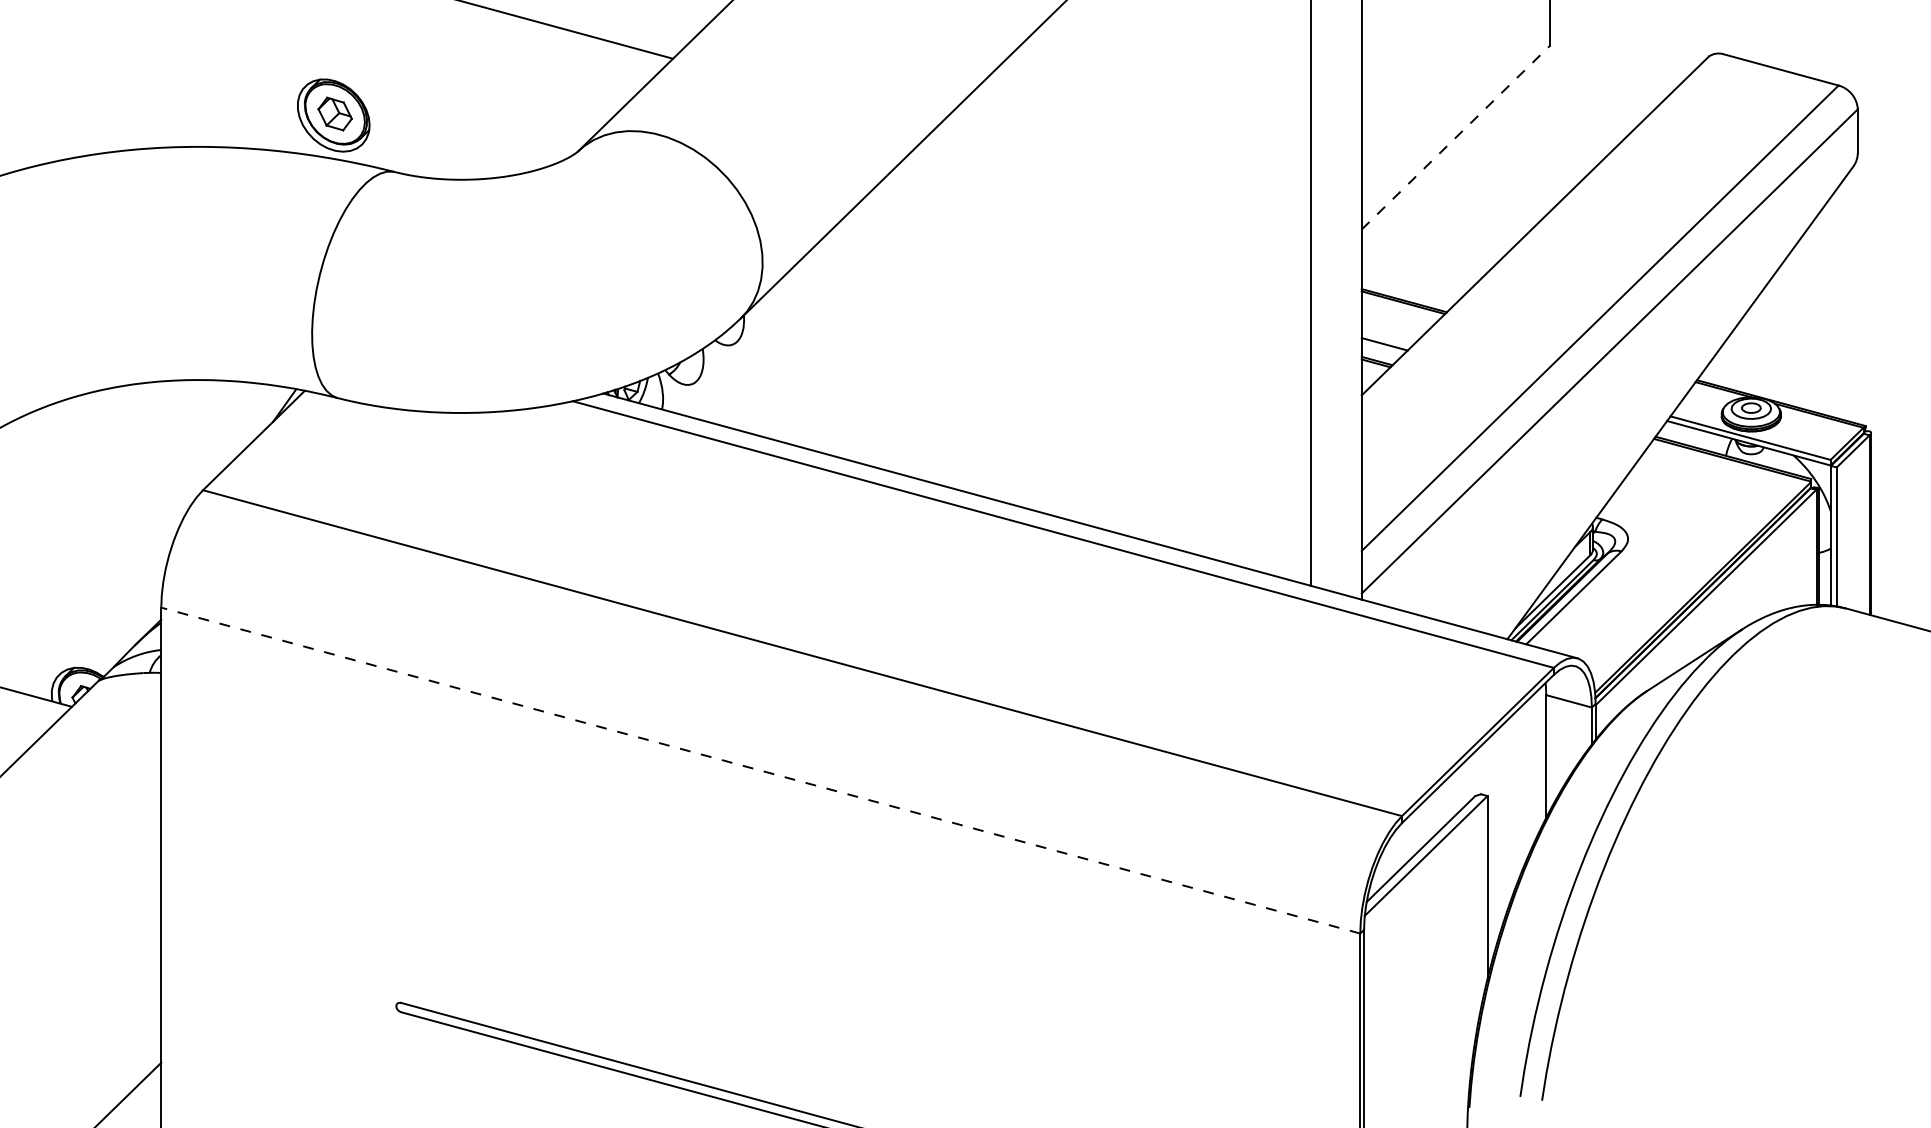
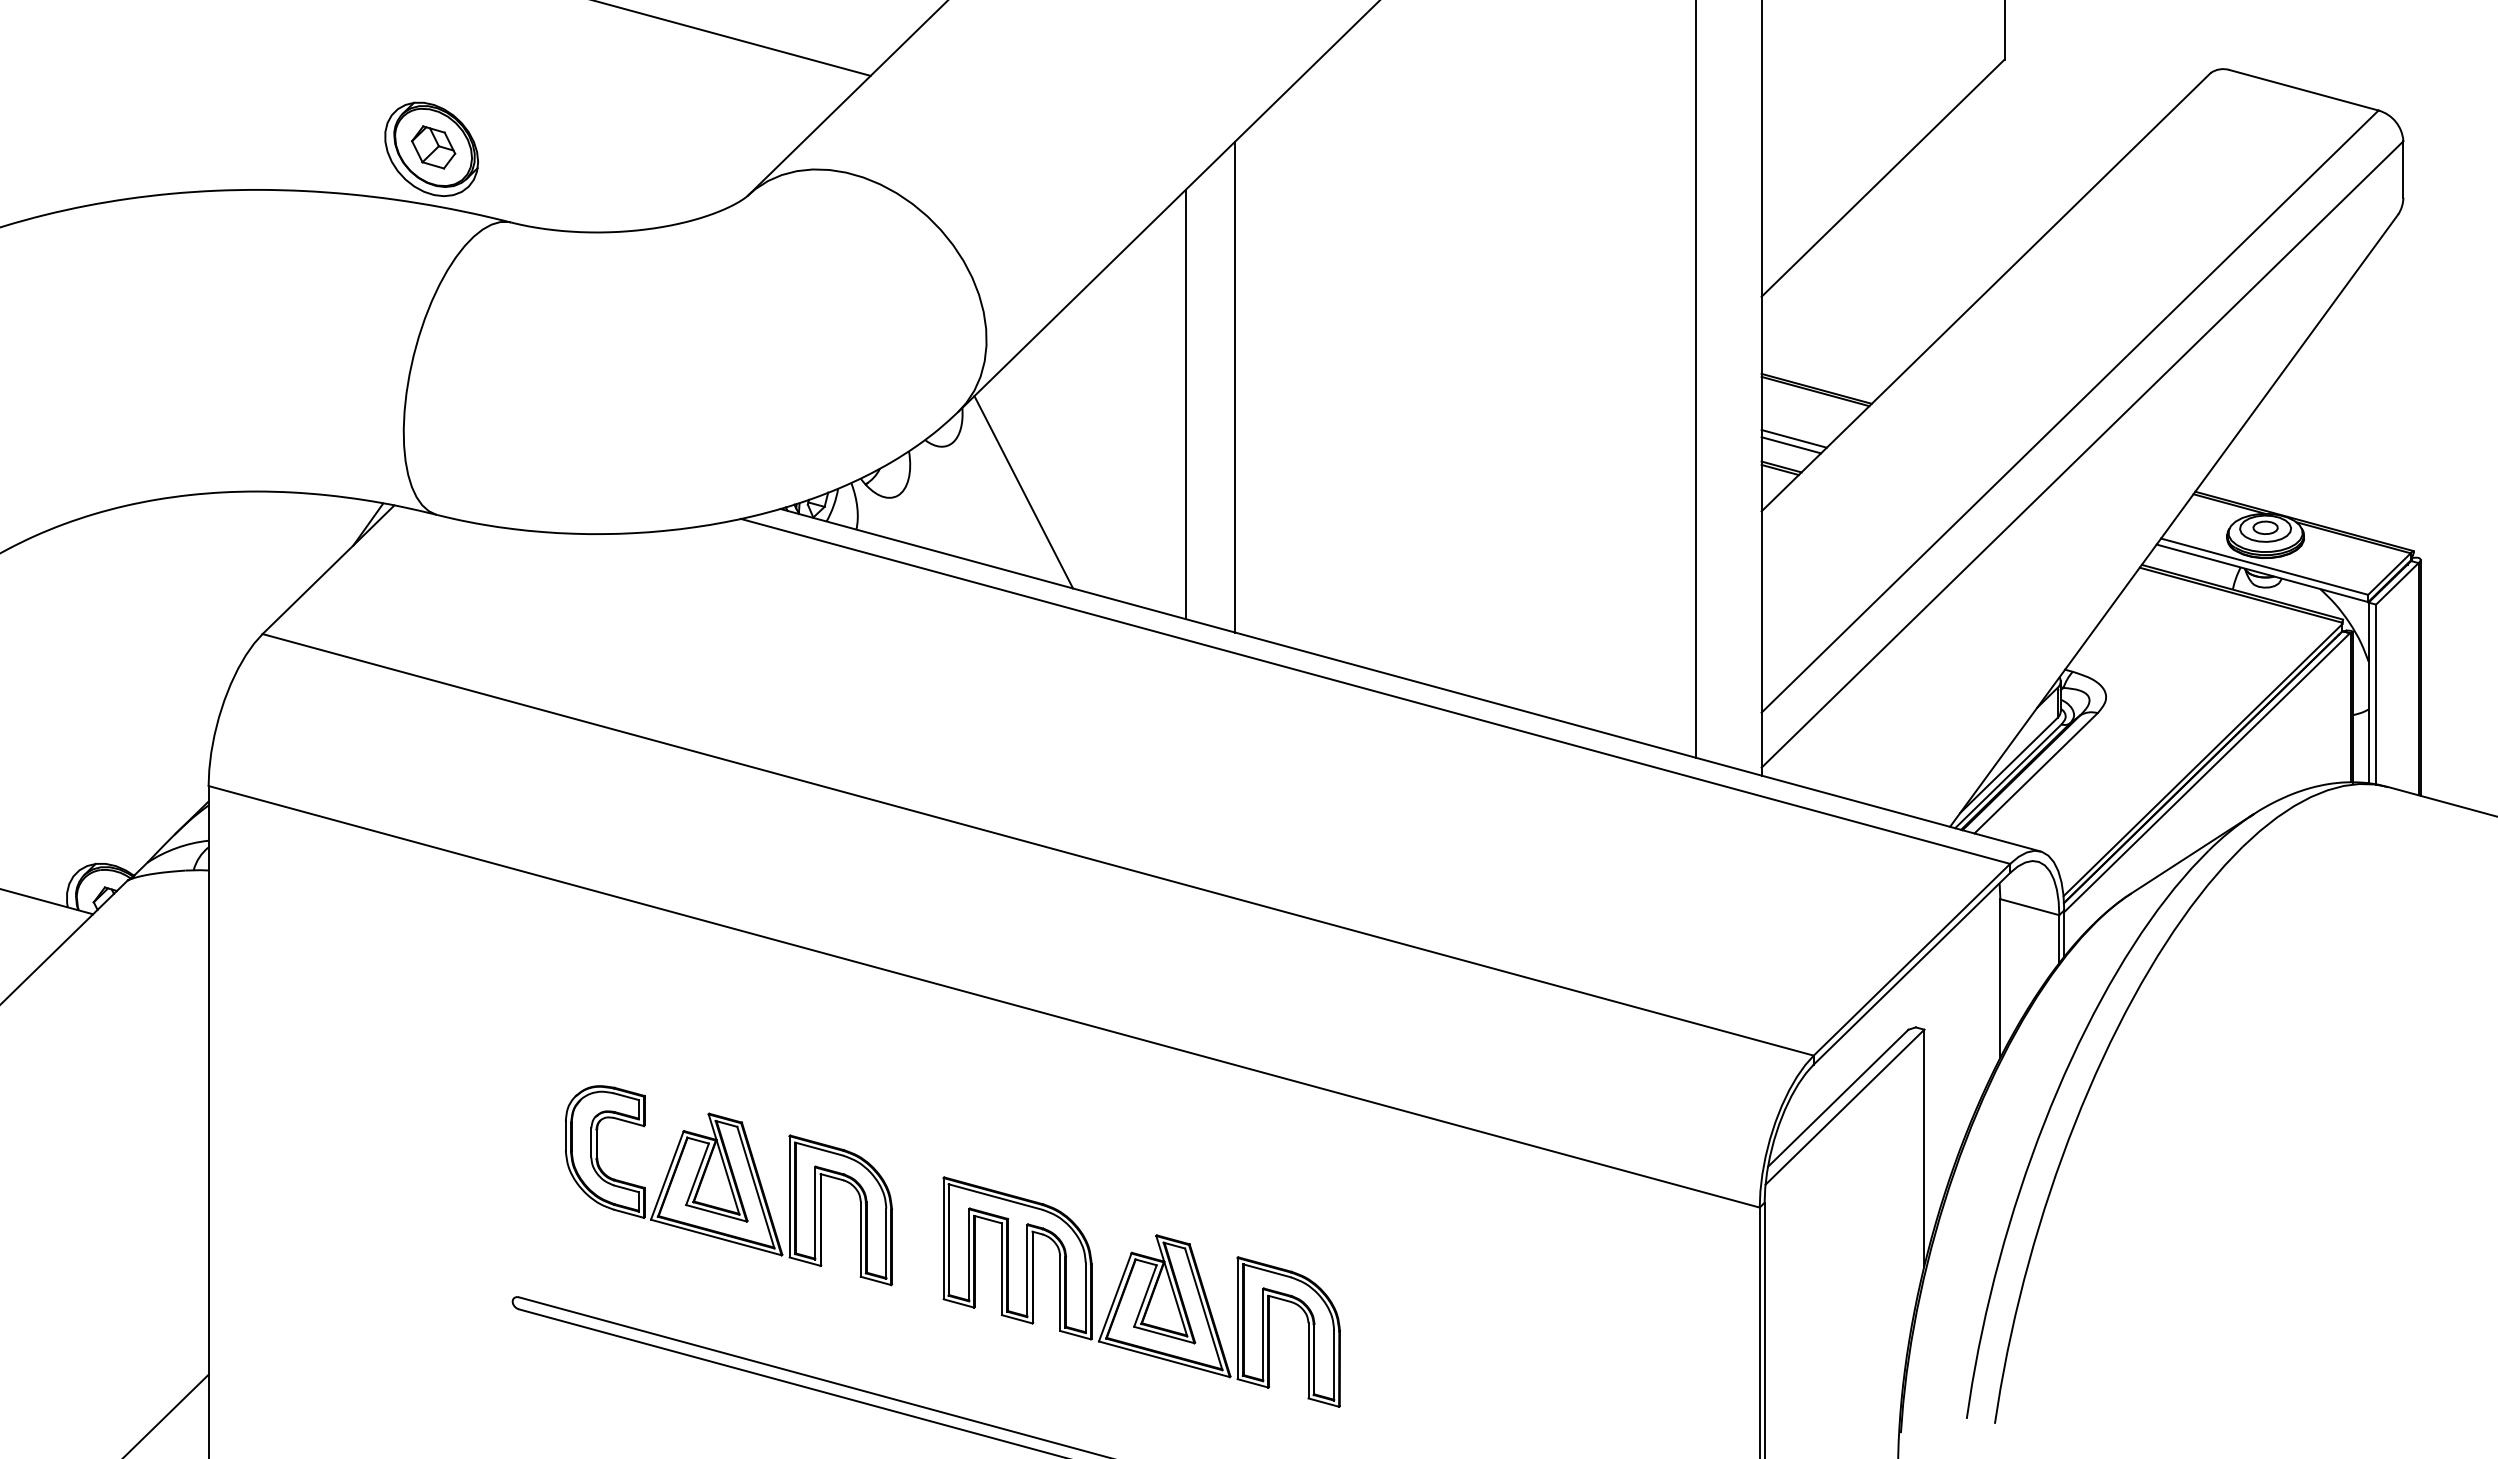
line: (1455, 138) -> (1883, 178), dashed -> solid
line: (955, 298) -> (1235, 386), added
line: (917, 312) -> (1186, 404), added
line: (1386, 339) -> (1793, 438), added
line: (791, 380) -> (1023, 492), added
line: (761, 770) -> (984, 996), dashed -> solid
part: (563, 916) -> (729, 1185), added
part: (882, 998) -> (1141, 1291), added

